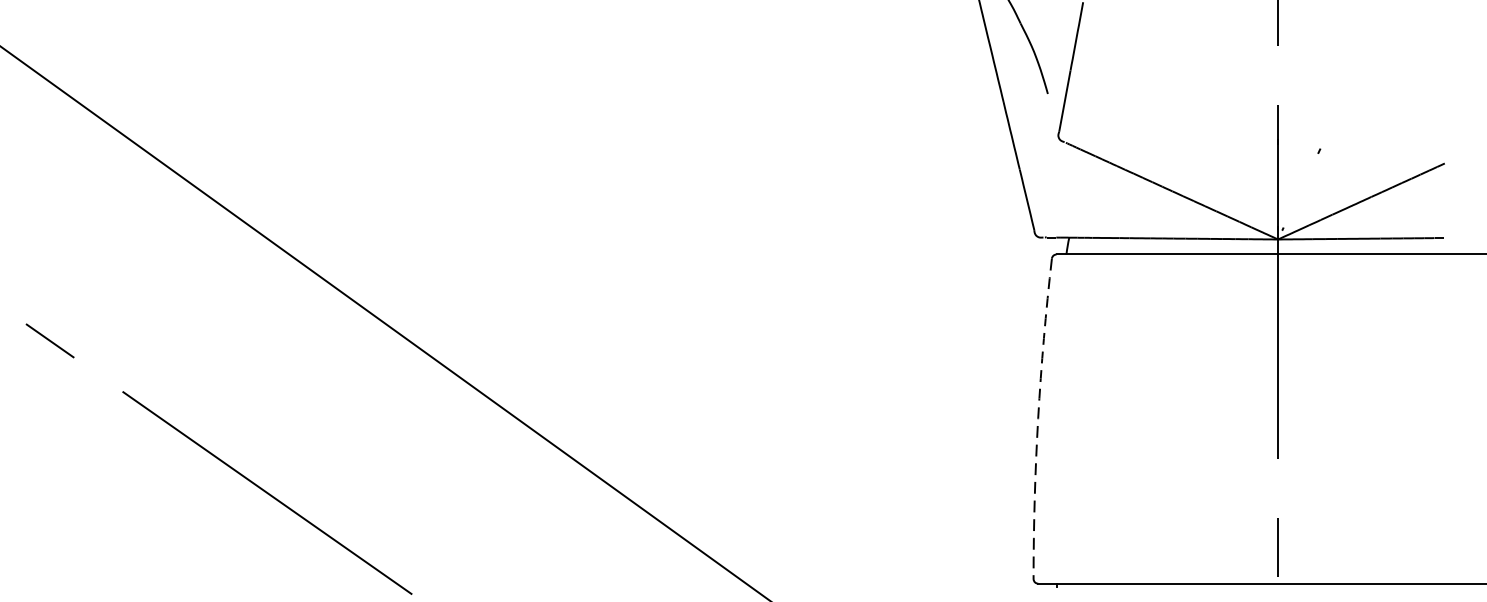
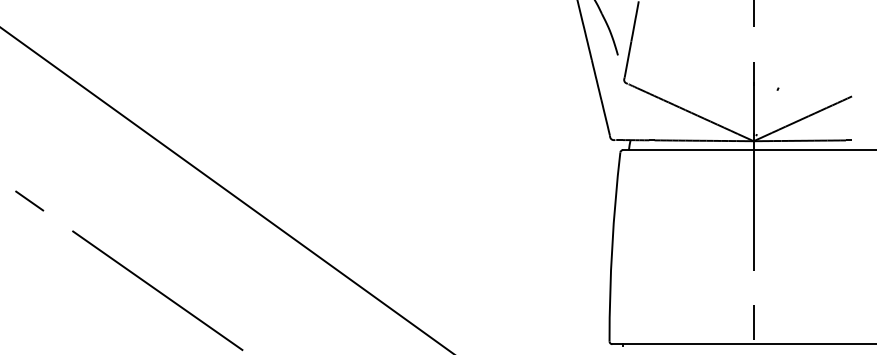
arc: (1038, 418) -> (612, 246), dashed -> solid

